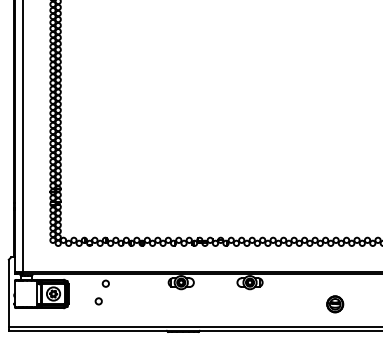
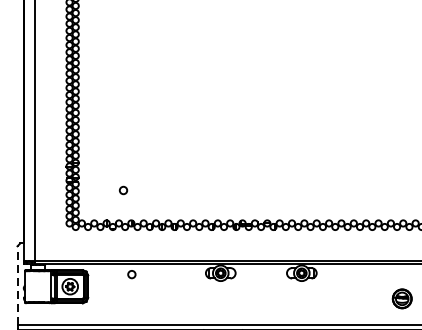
line: (8, 292) -> (17, 284), solid -> dashed
circle: (98, 301) -> (123, 190), moved

